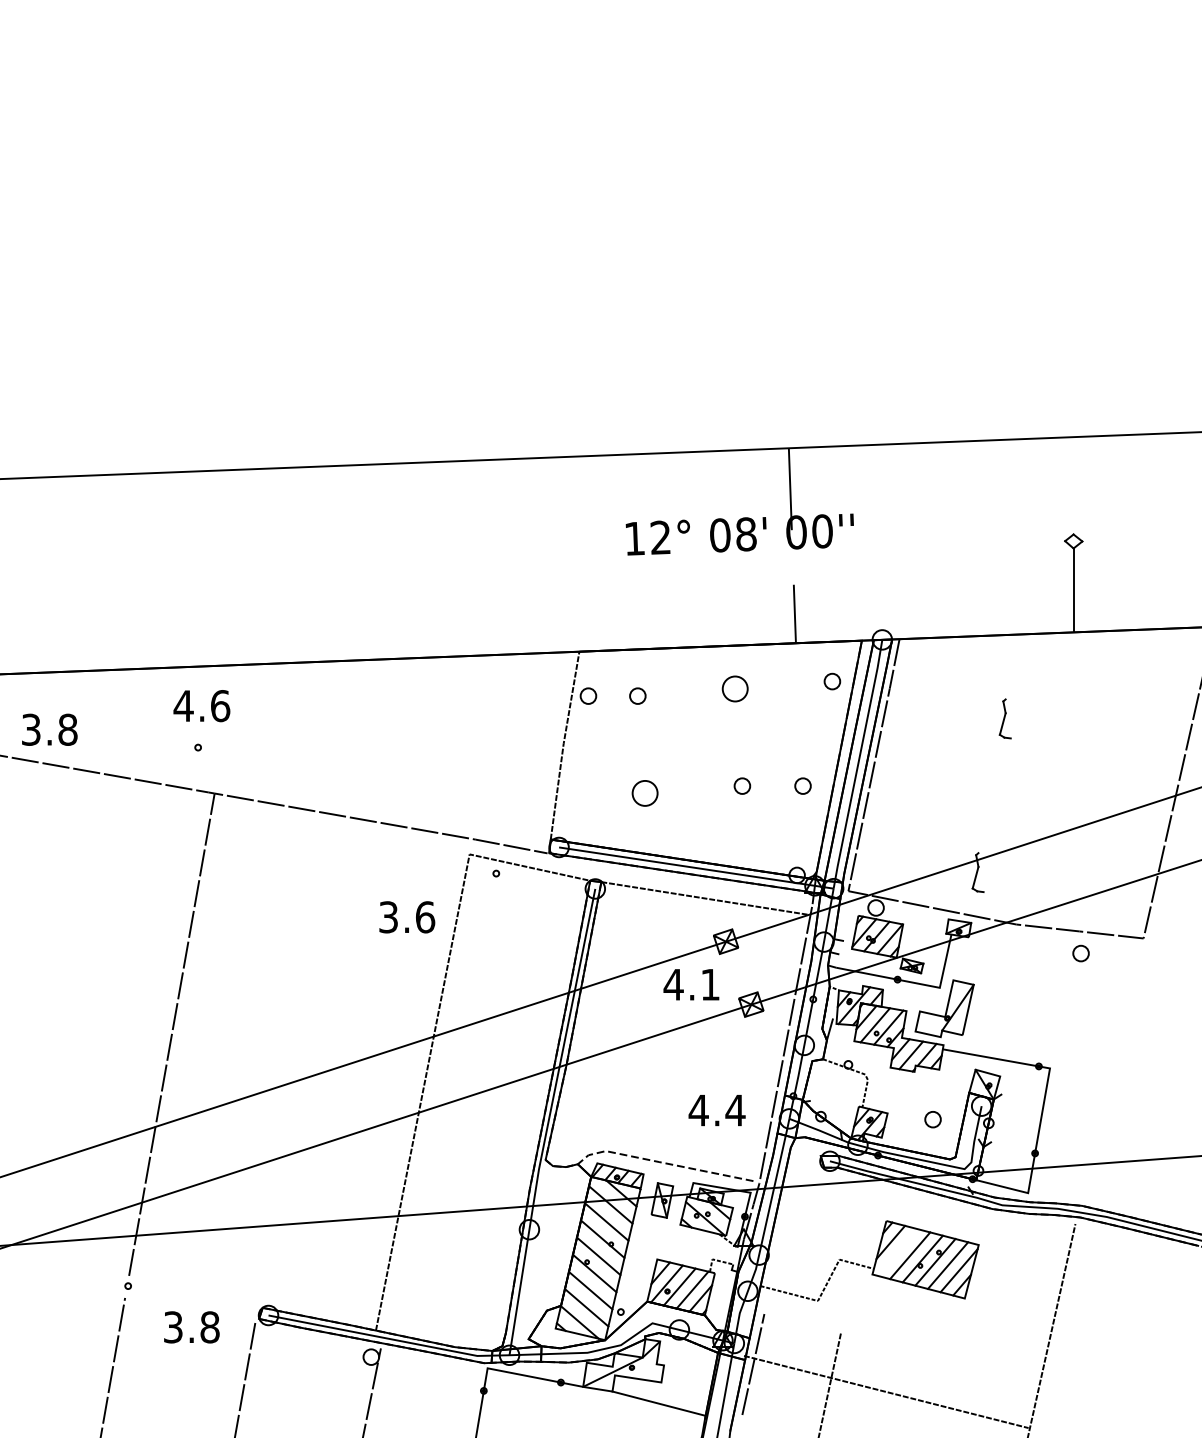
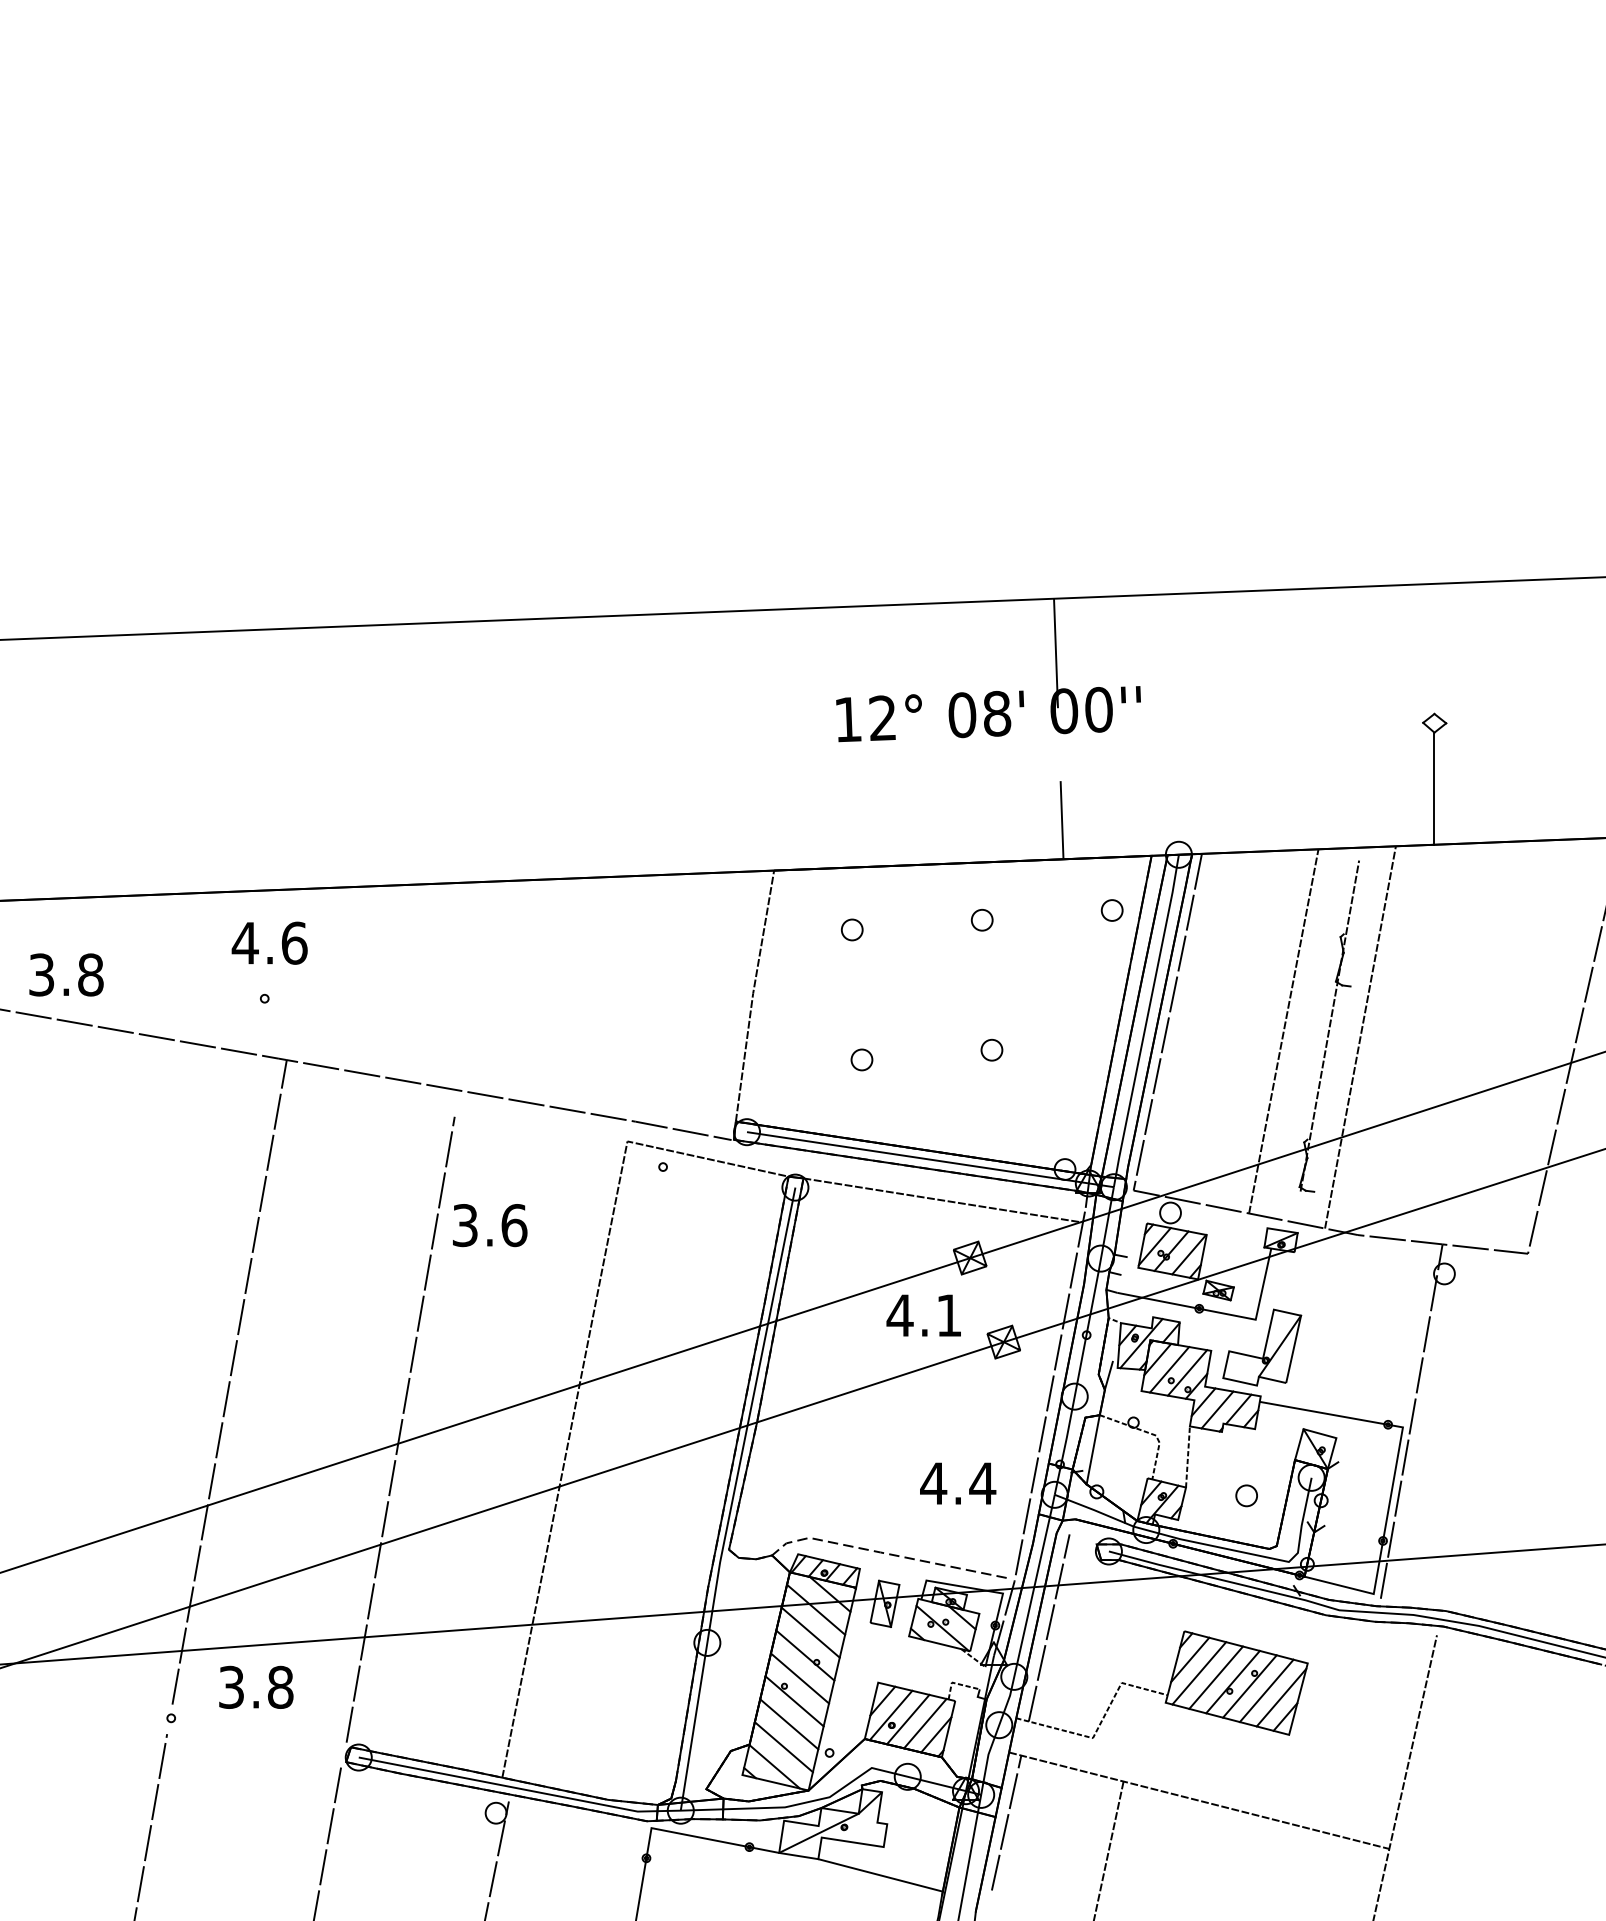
part: (734, 688) -> (981, 919), size x0.62
part: (588, 695) -> (786, 929), removed
line: (995, 767) -> (1329, 1025), added
line: (960, 772) -> (1283, 1031), added
line: (1018, 776) -> (1360, 1037), added
part: (802, 785) -> (1072, 1049), removed
part: (644, 793) -> (861, 1059), size x0.62
text: (407, 917) -> (490, 1225), moved
line: (1056, 1064) -> (1411, 1421), added
line: (299, 1069) -> (400, 1429), added
line: (817, 1084) -> (1092, 1449), added
line: (888, 1090) -> (1187, 1456), added
line: (784, 1218) -> (1048, 1627), added
line: (897, 1252) -> (1199, 1673), added
text: (191, 1326) -> (256, 1686), moved
line: (886, 1391) -> (1199, 1800), moved

